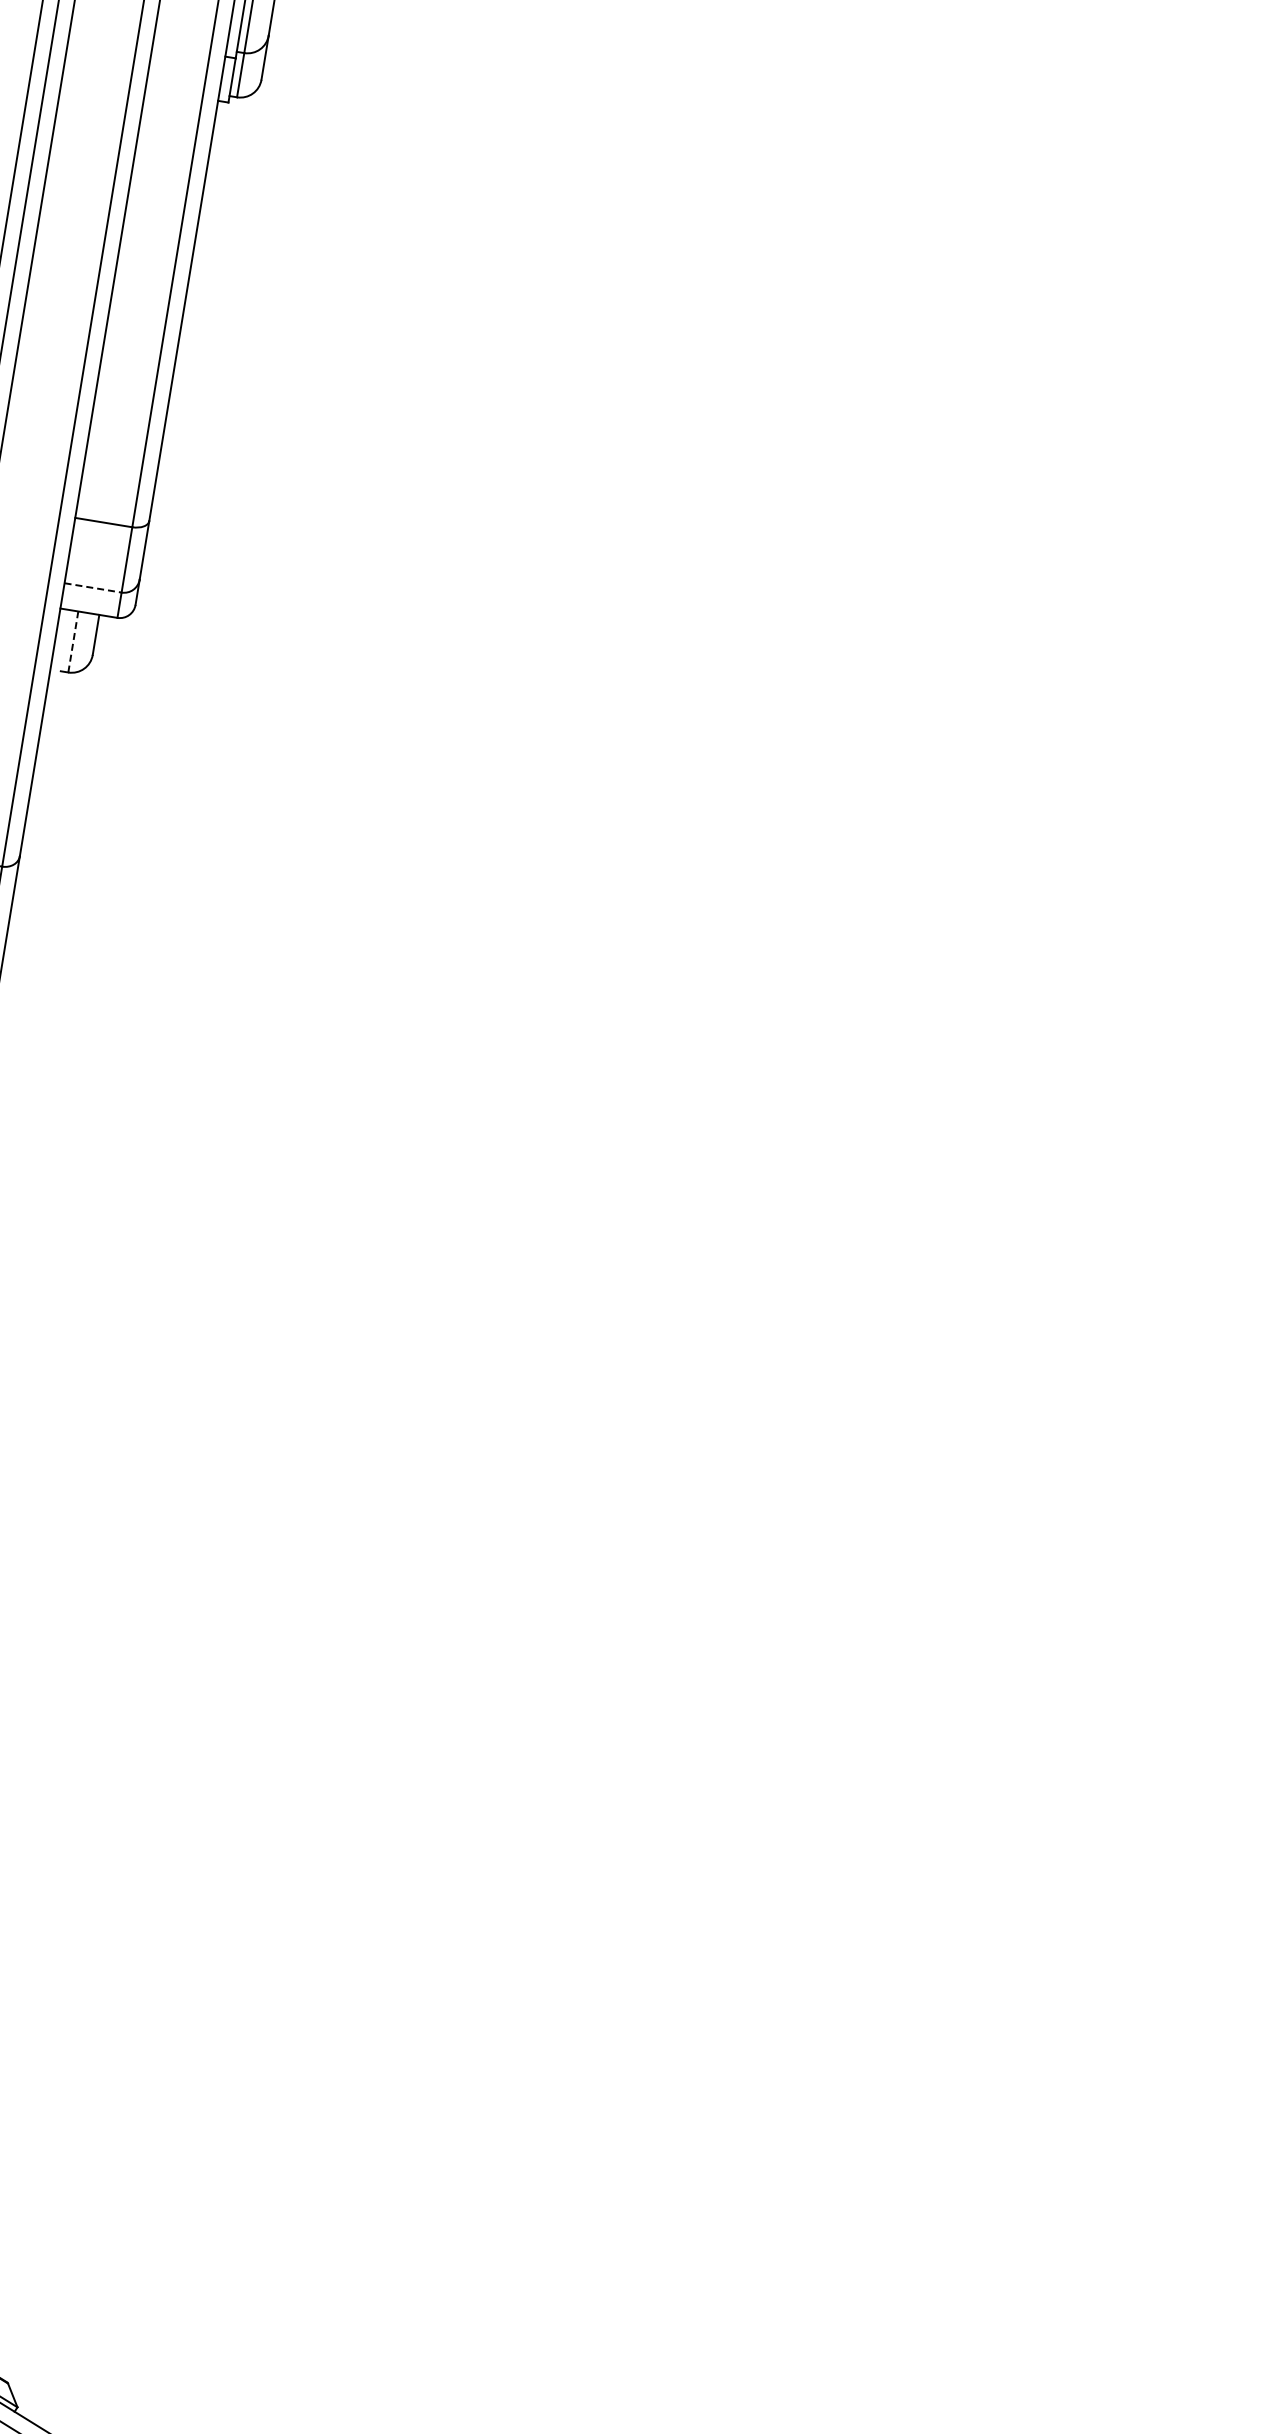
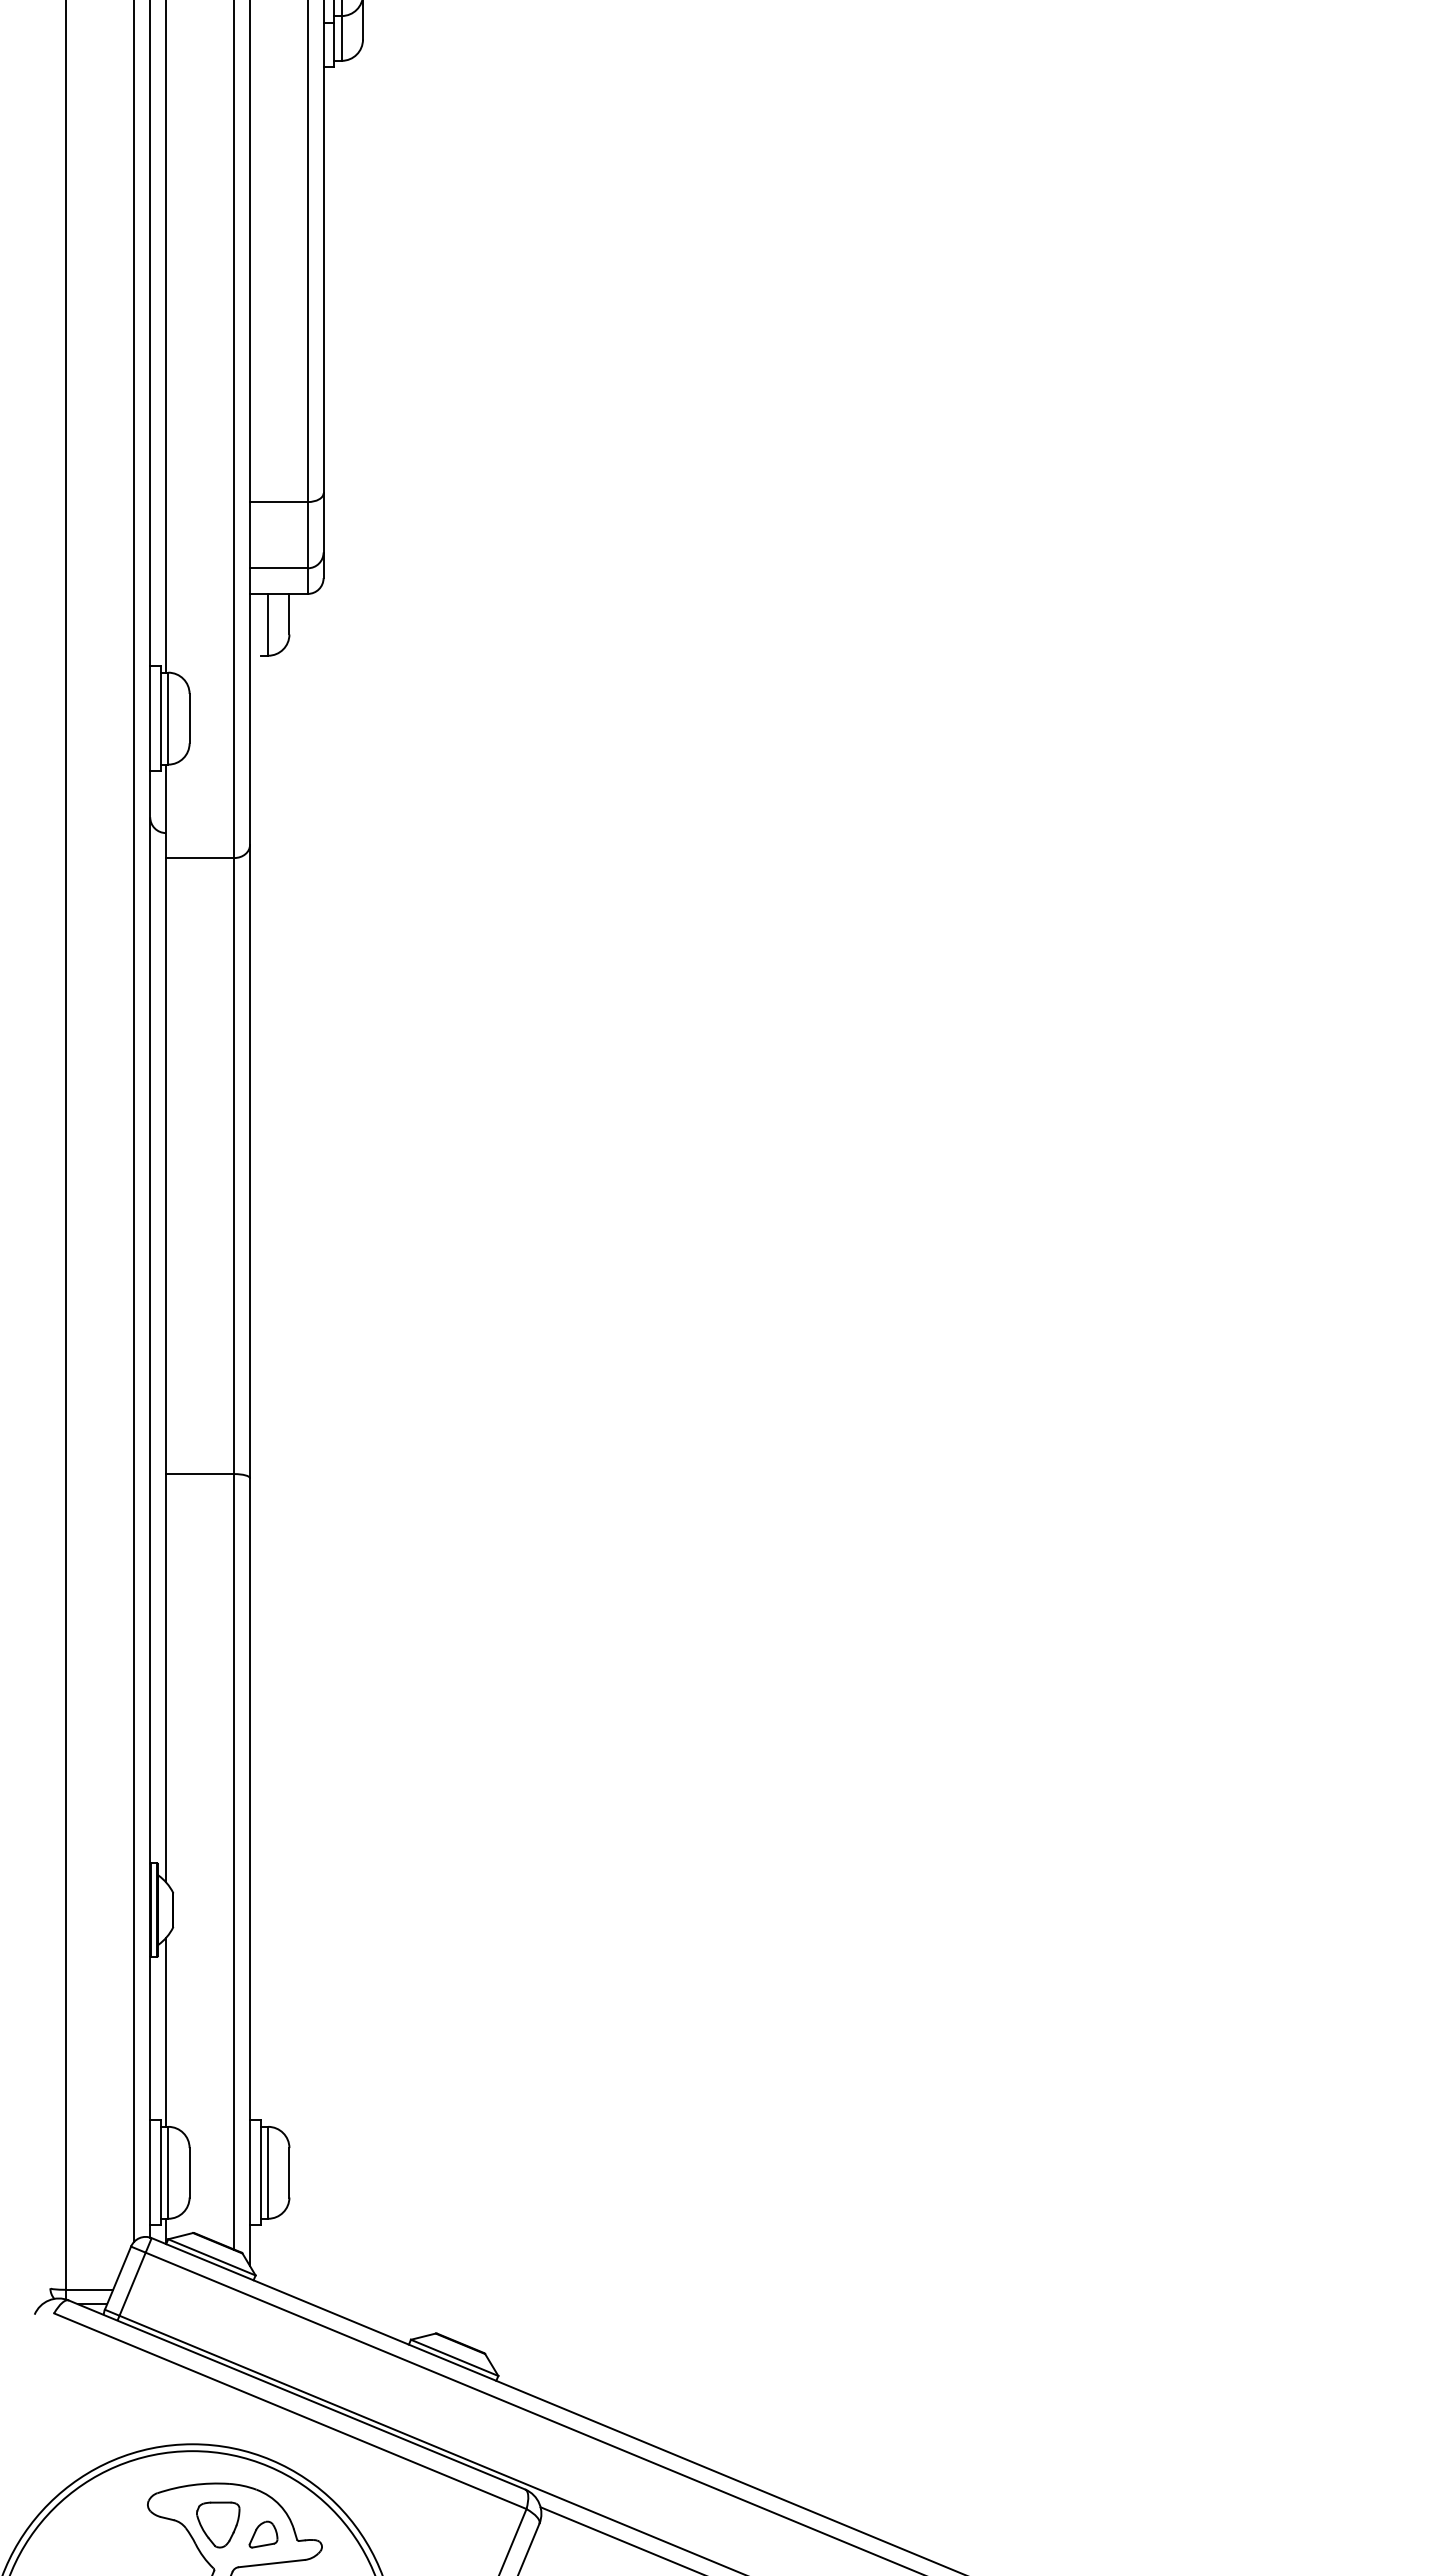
line: (92, 588) -> (278, 568), dashed -> solid
line: (73, 641) -> (268, 624), dashed -> solid

